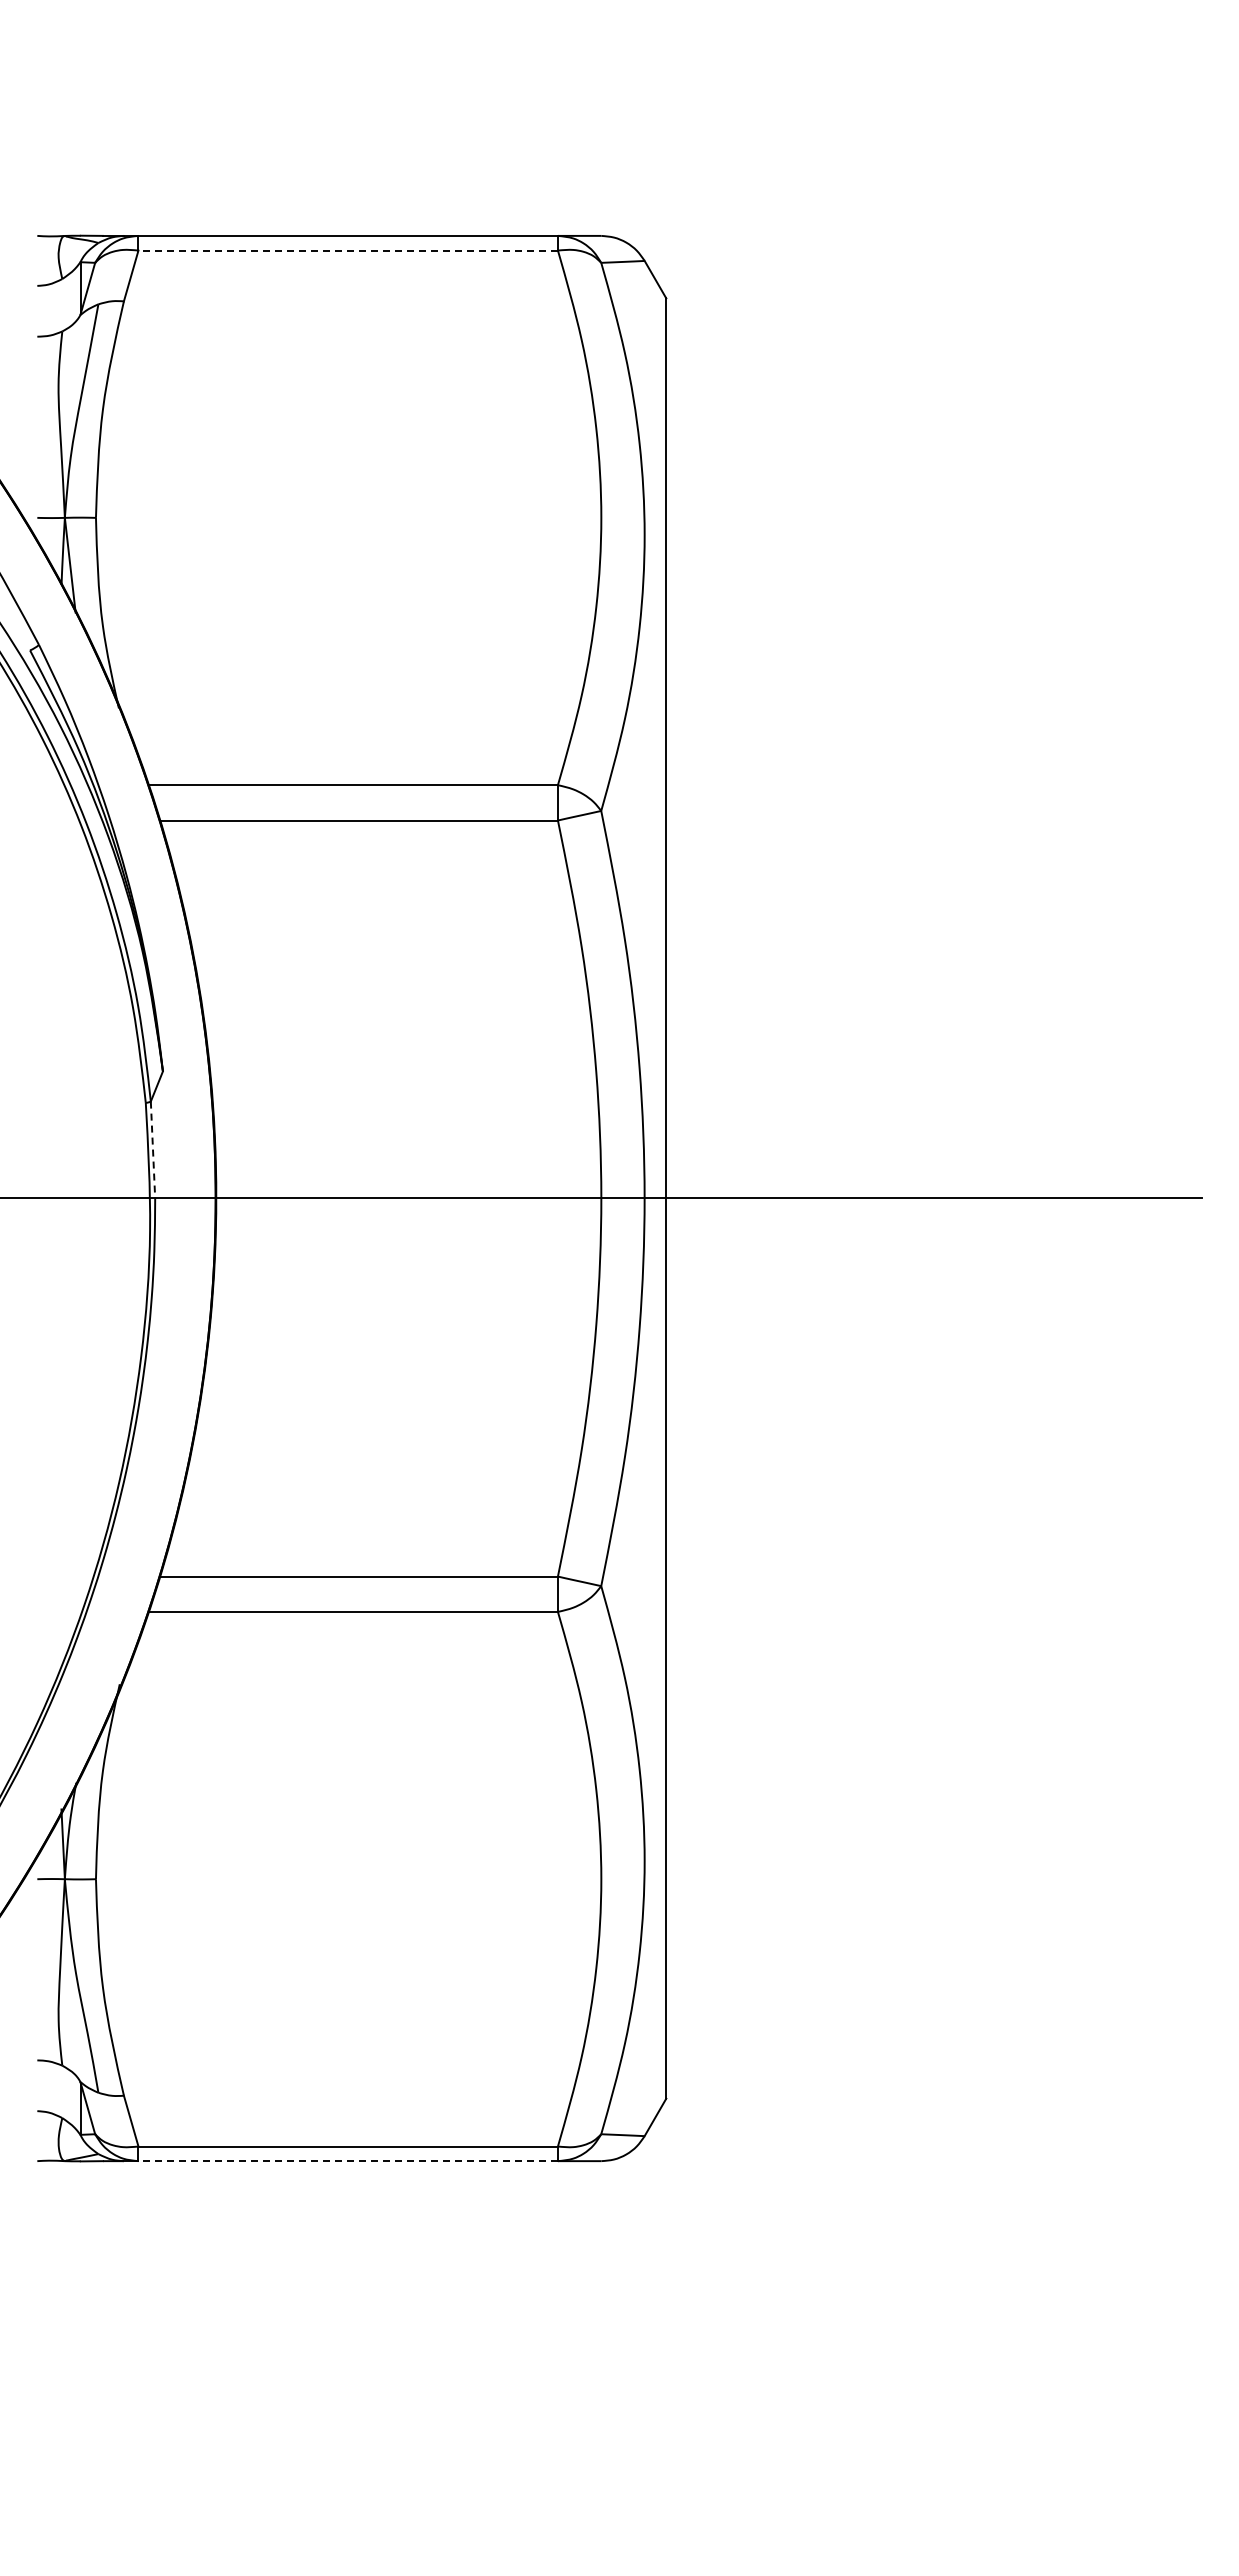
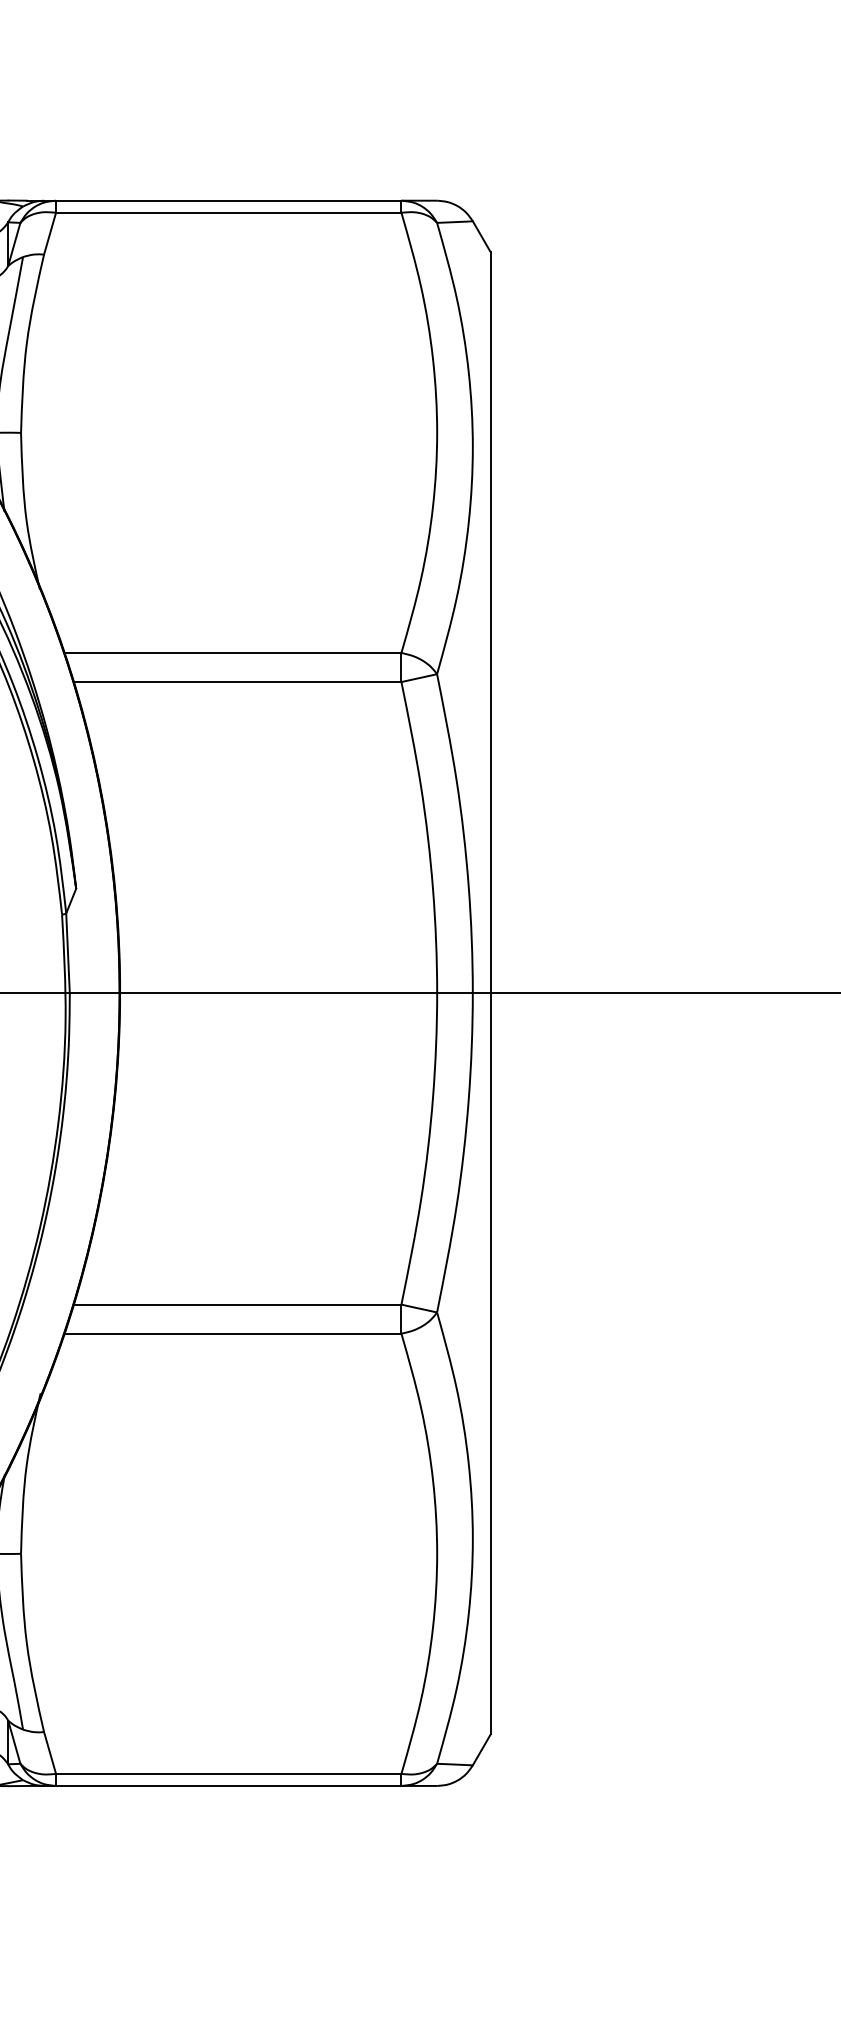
line: (348, 250) -> (228, 212), dashed -> solid
line: (153, 1150) -> (68, 953), dashed -> solid
line: (348, 2161) -> (228, 1786), dashed -> solid

